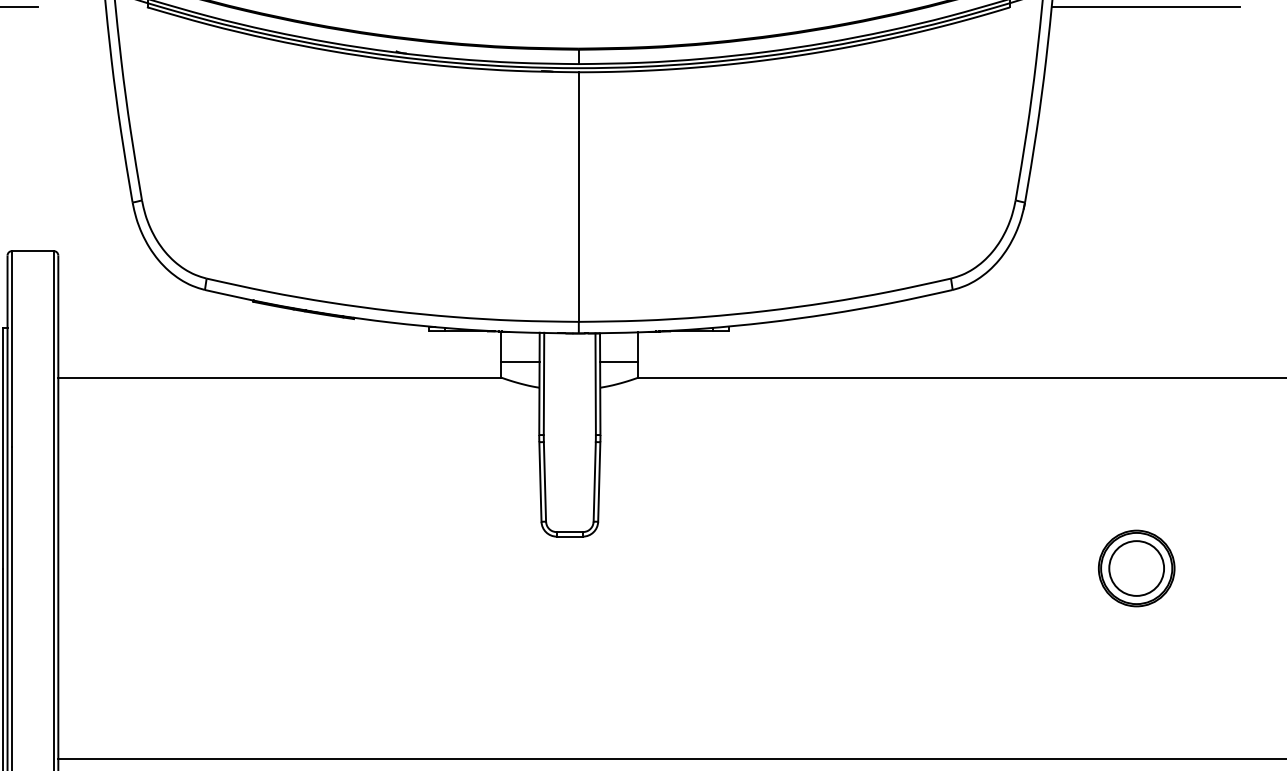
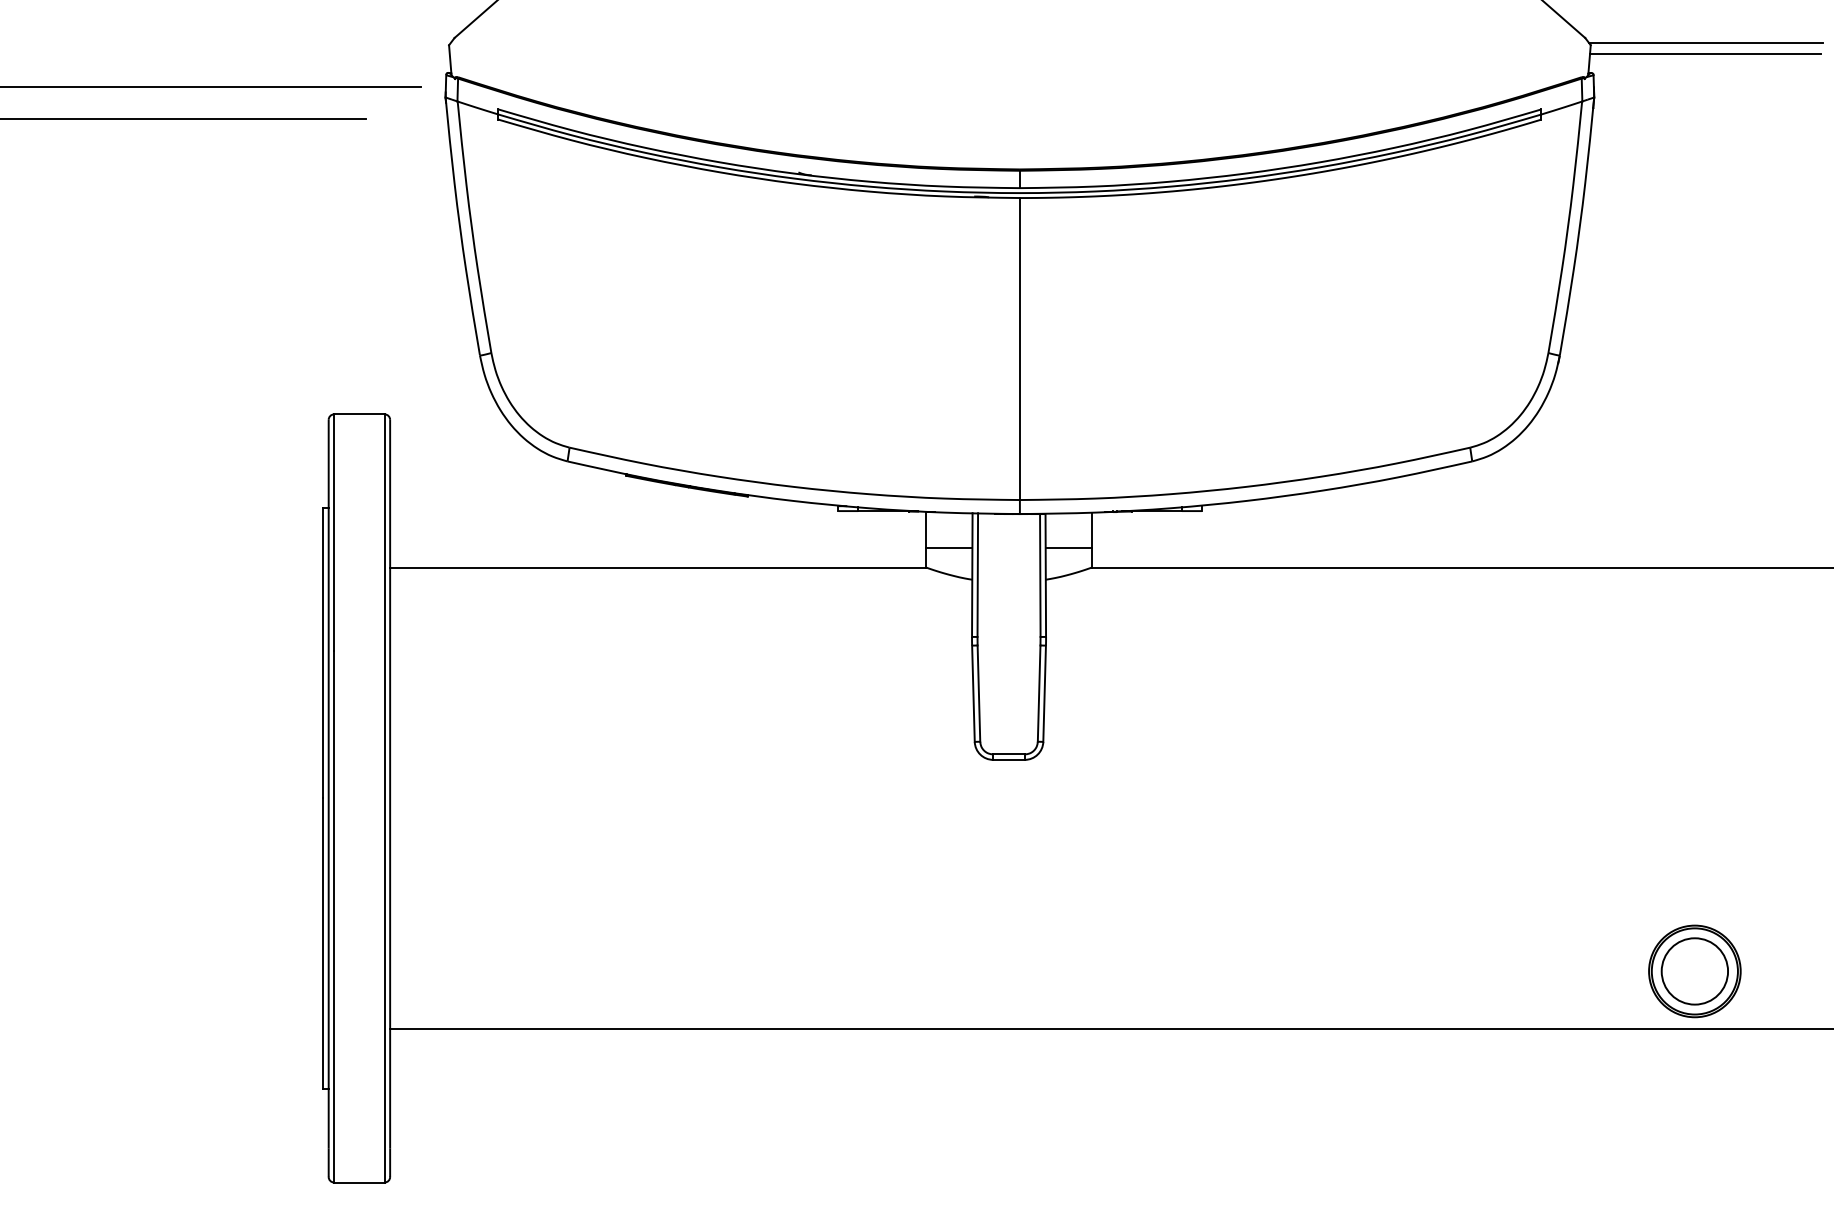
line: (1145, 7) -> (1705, 119), removed
part: (1136, 568) -> (1694, 971), moved

